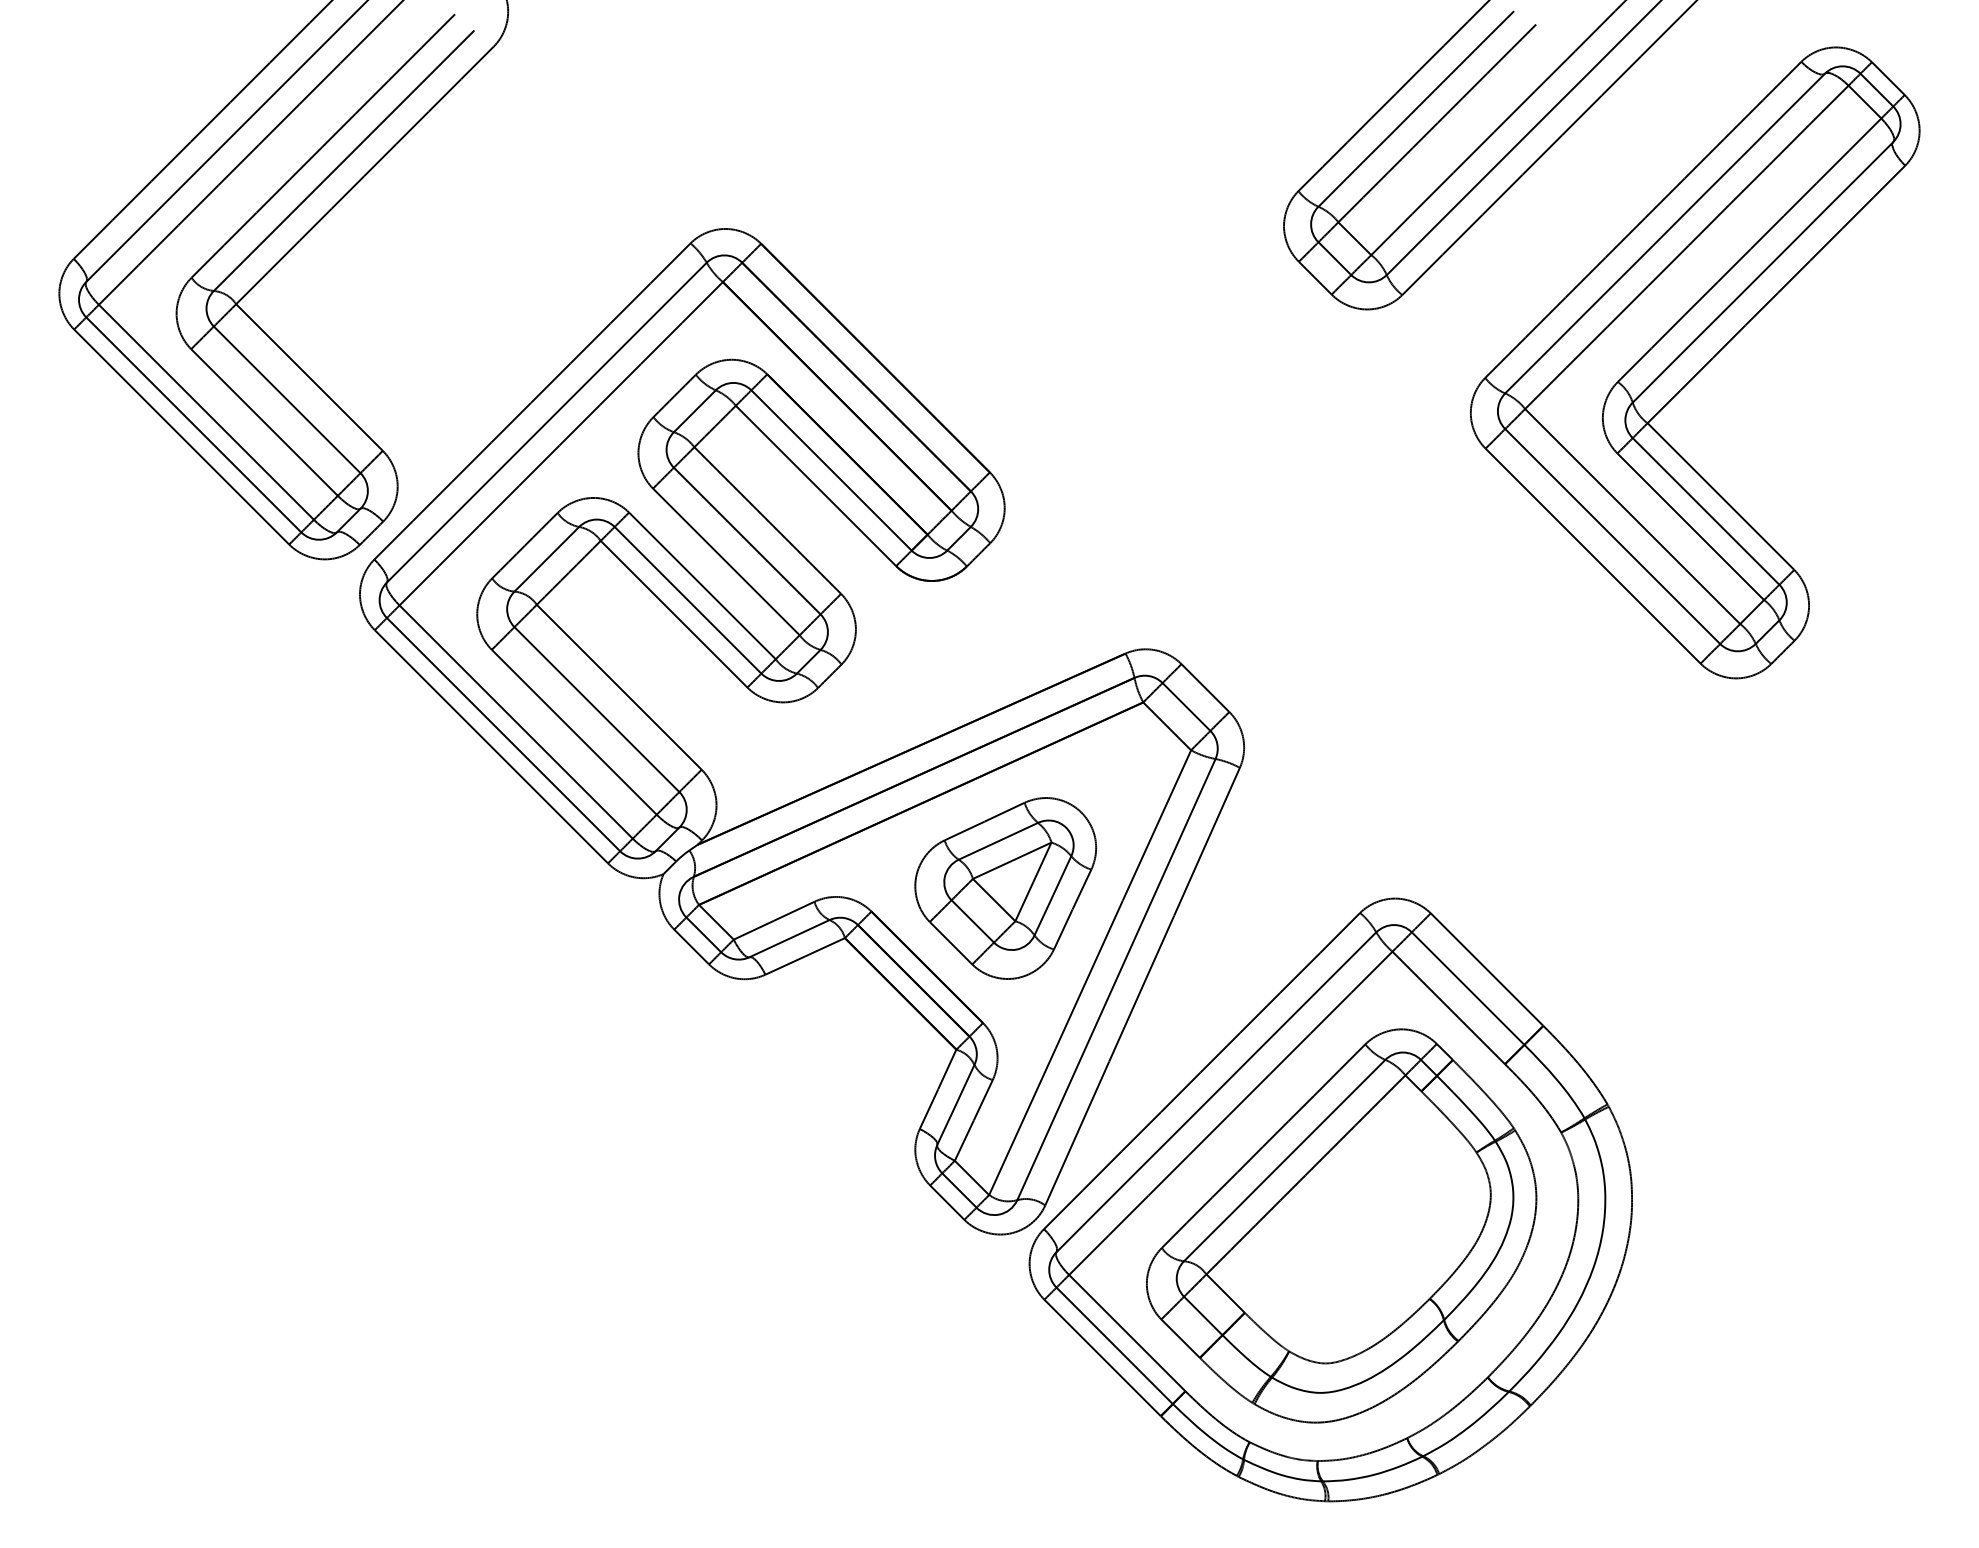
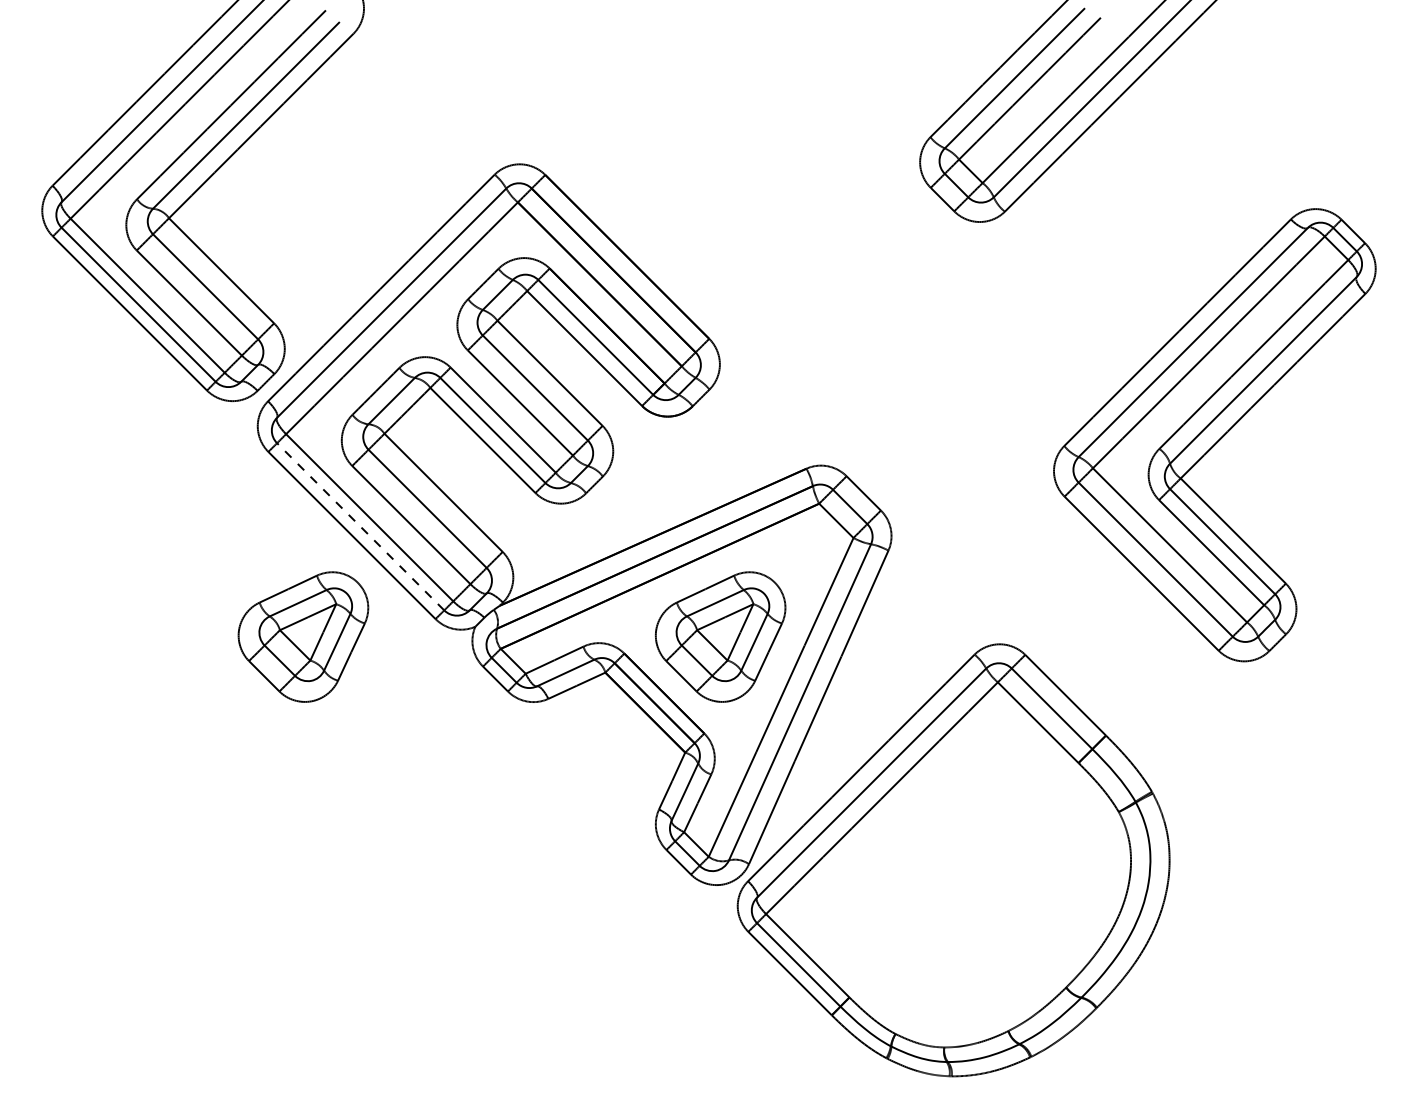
part: (1694, 362) -> (1214, 434), moved
line: (503, 734) -> (360, 526), solid -> dashed
part: (423, 888) -> (303, 637), added
part: (1341, 1225) -> (961, 878), removed

